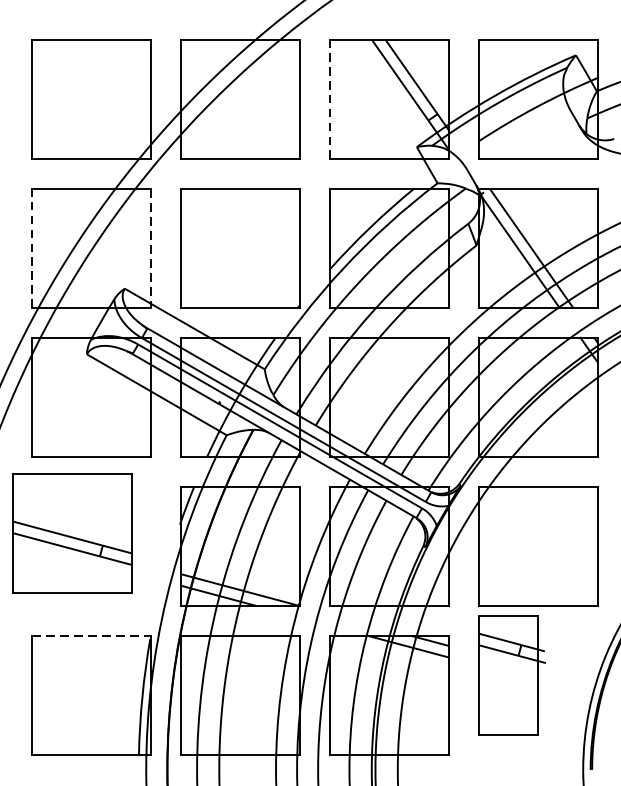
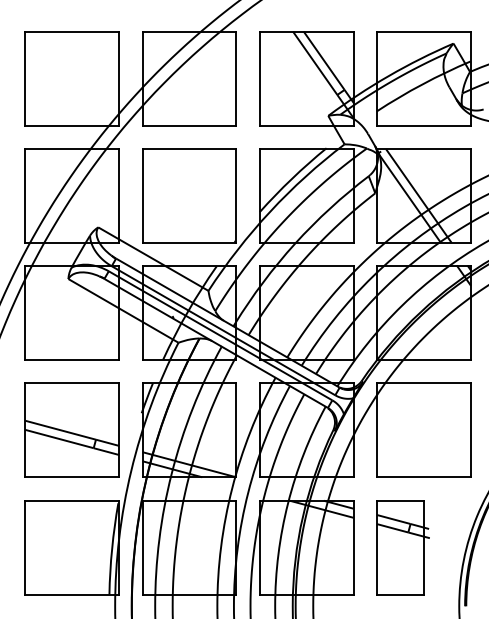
line: (329, 99) -> (259, 78), dashed -> solid
line: (32, 248) -> (25, 195), dashed -> solid
line: (151, 248) -> (119, 195), dashed -> solid
part: (71, 532) -> (71, 429), moved
line: (92, 635) -> (72, 500), dashed -> solid
part: (511, 674) -> (402, 547), moved

